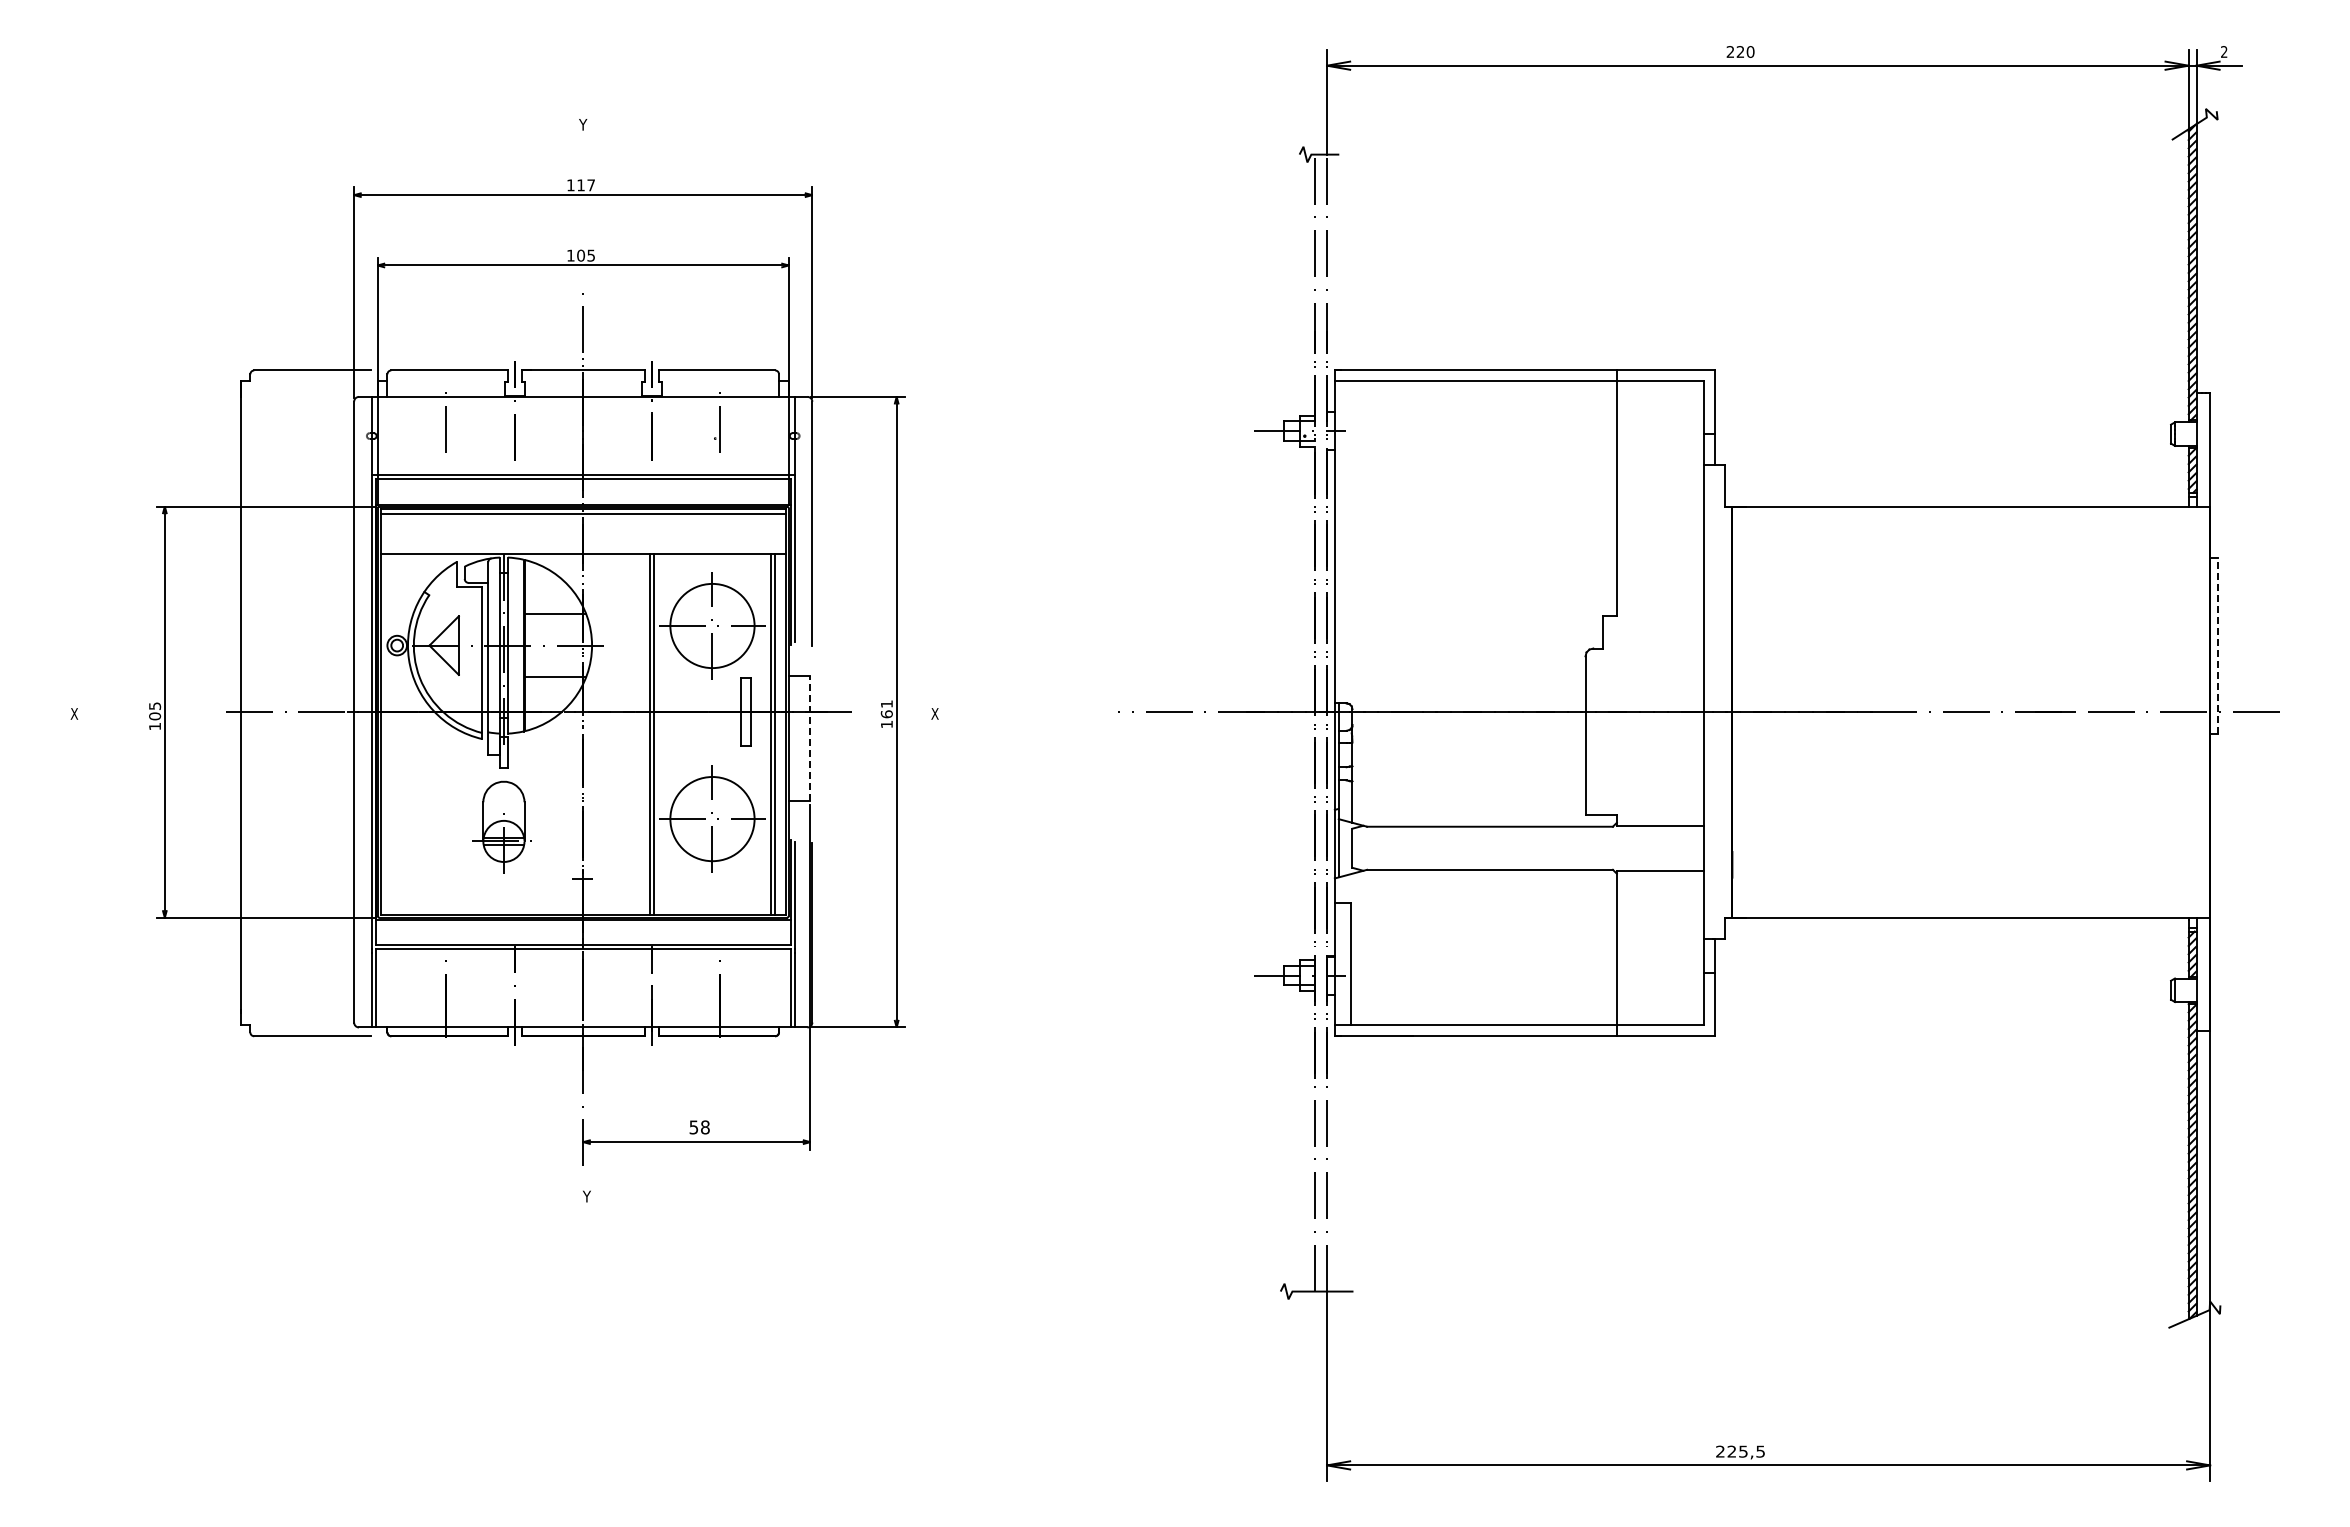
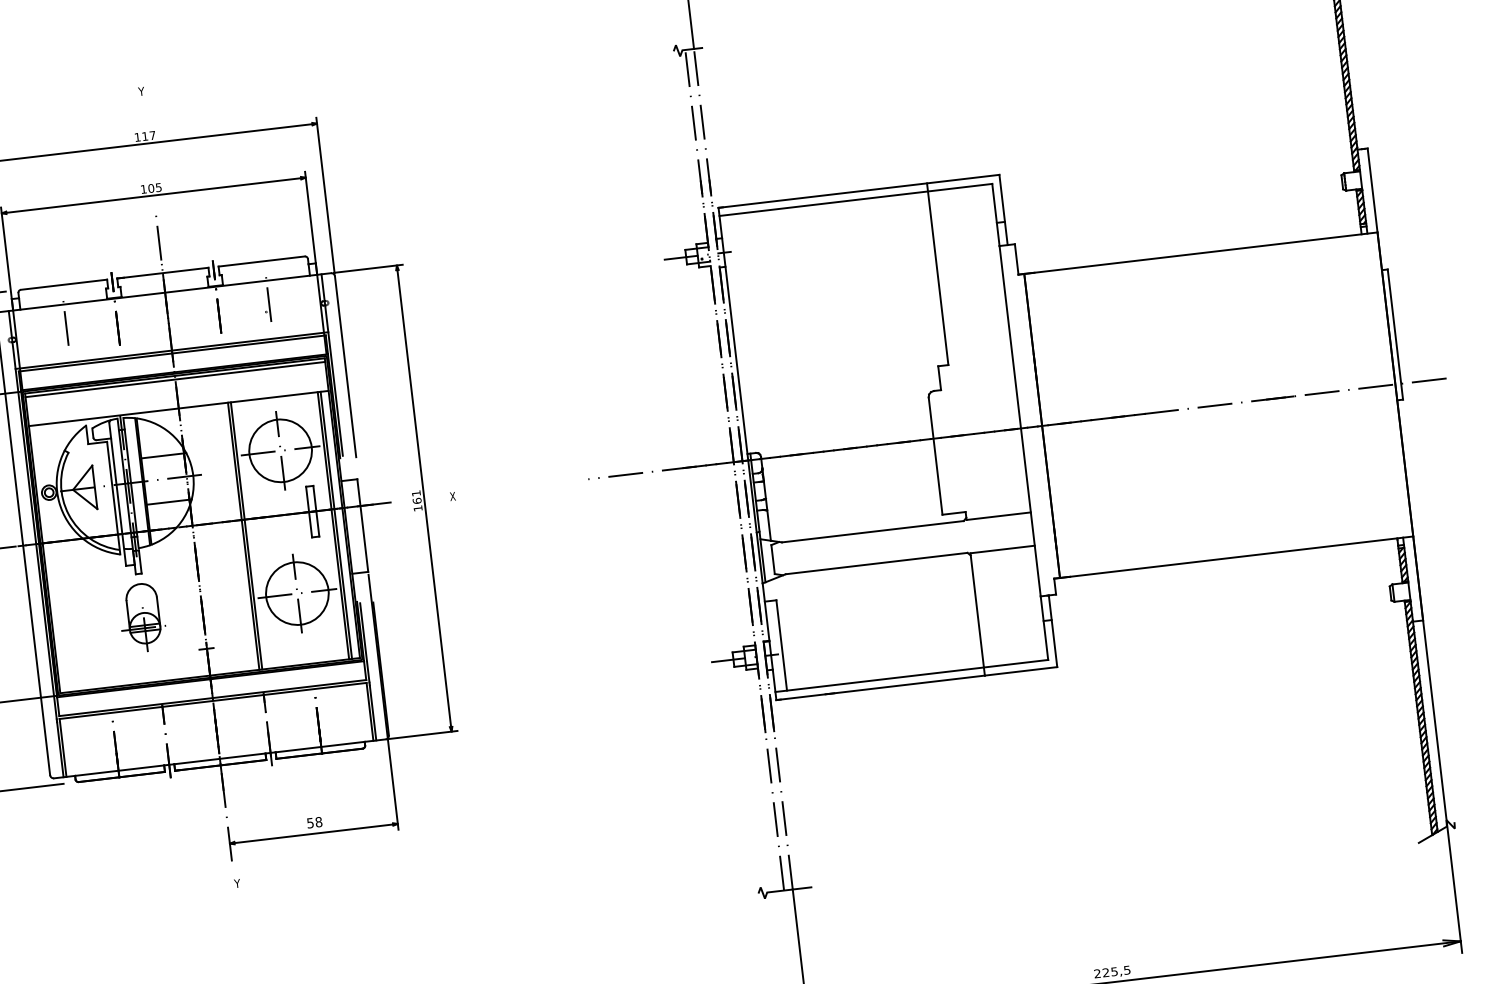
line: (2218, 645) -> (1395, 334), dashed -> solid
line: (810, 738) -> (362, 525), dashed -> solid

